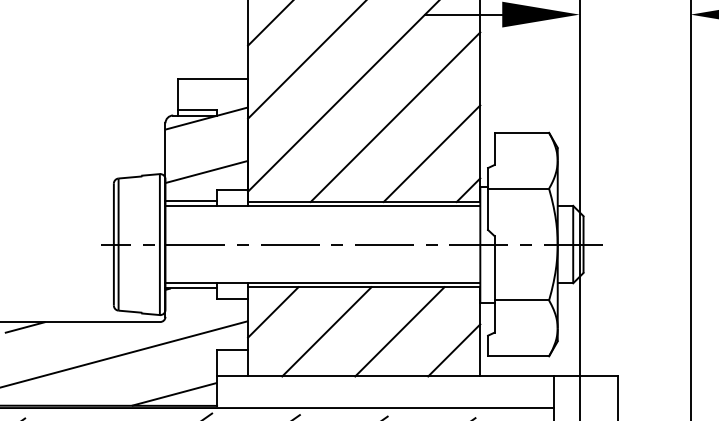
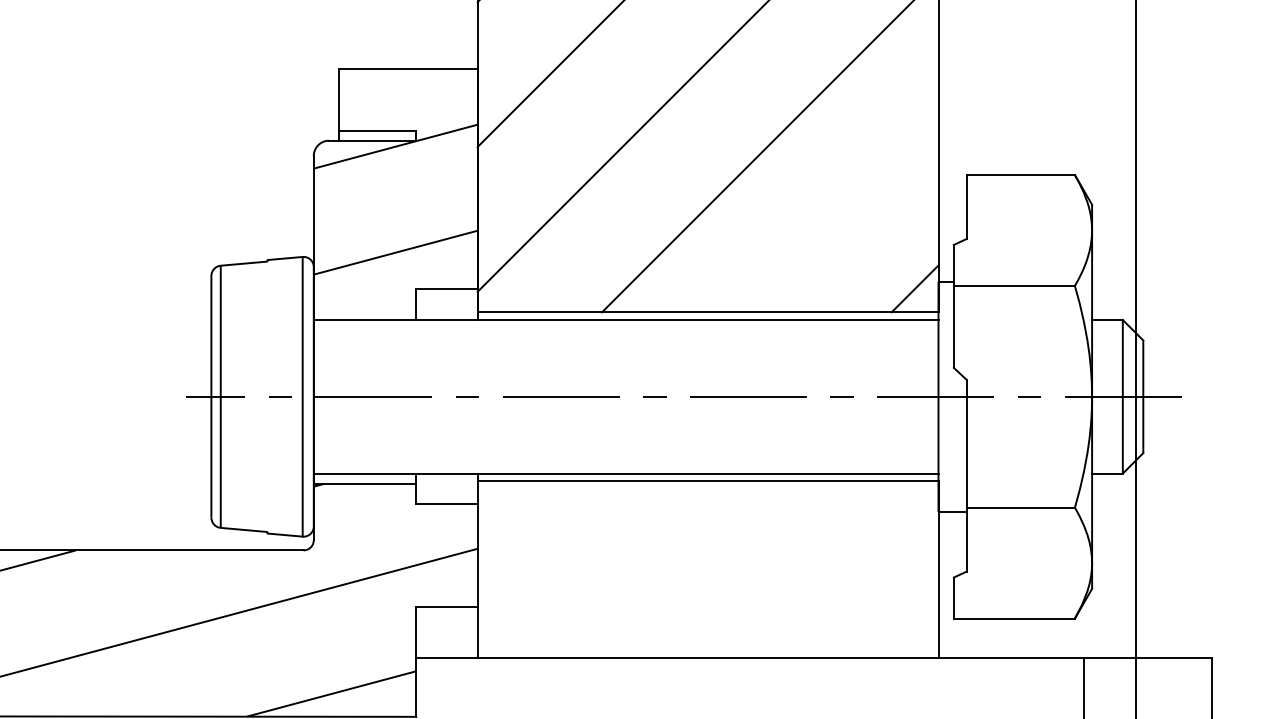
line: (431, 153) -> (841, 216), removed
line: (191, 200) -> (365, 309), removed
line: (273, 312) -> (528, 531), removed
line: (326, 331) -> (633, 569), removed
line: (399, 331) -> (778, 569), removed
line: (454, 350) -> (887, 606), removed

